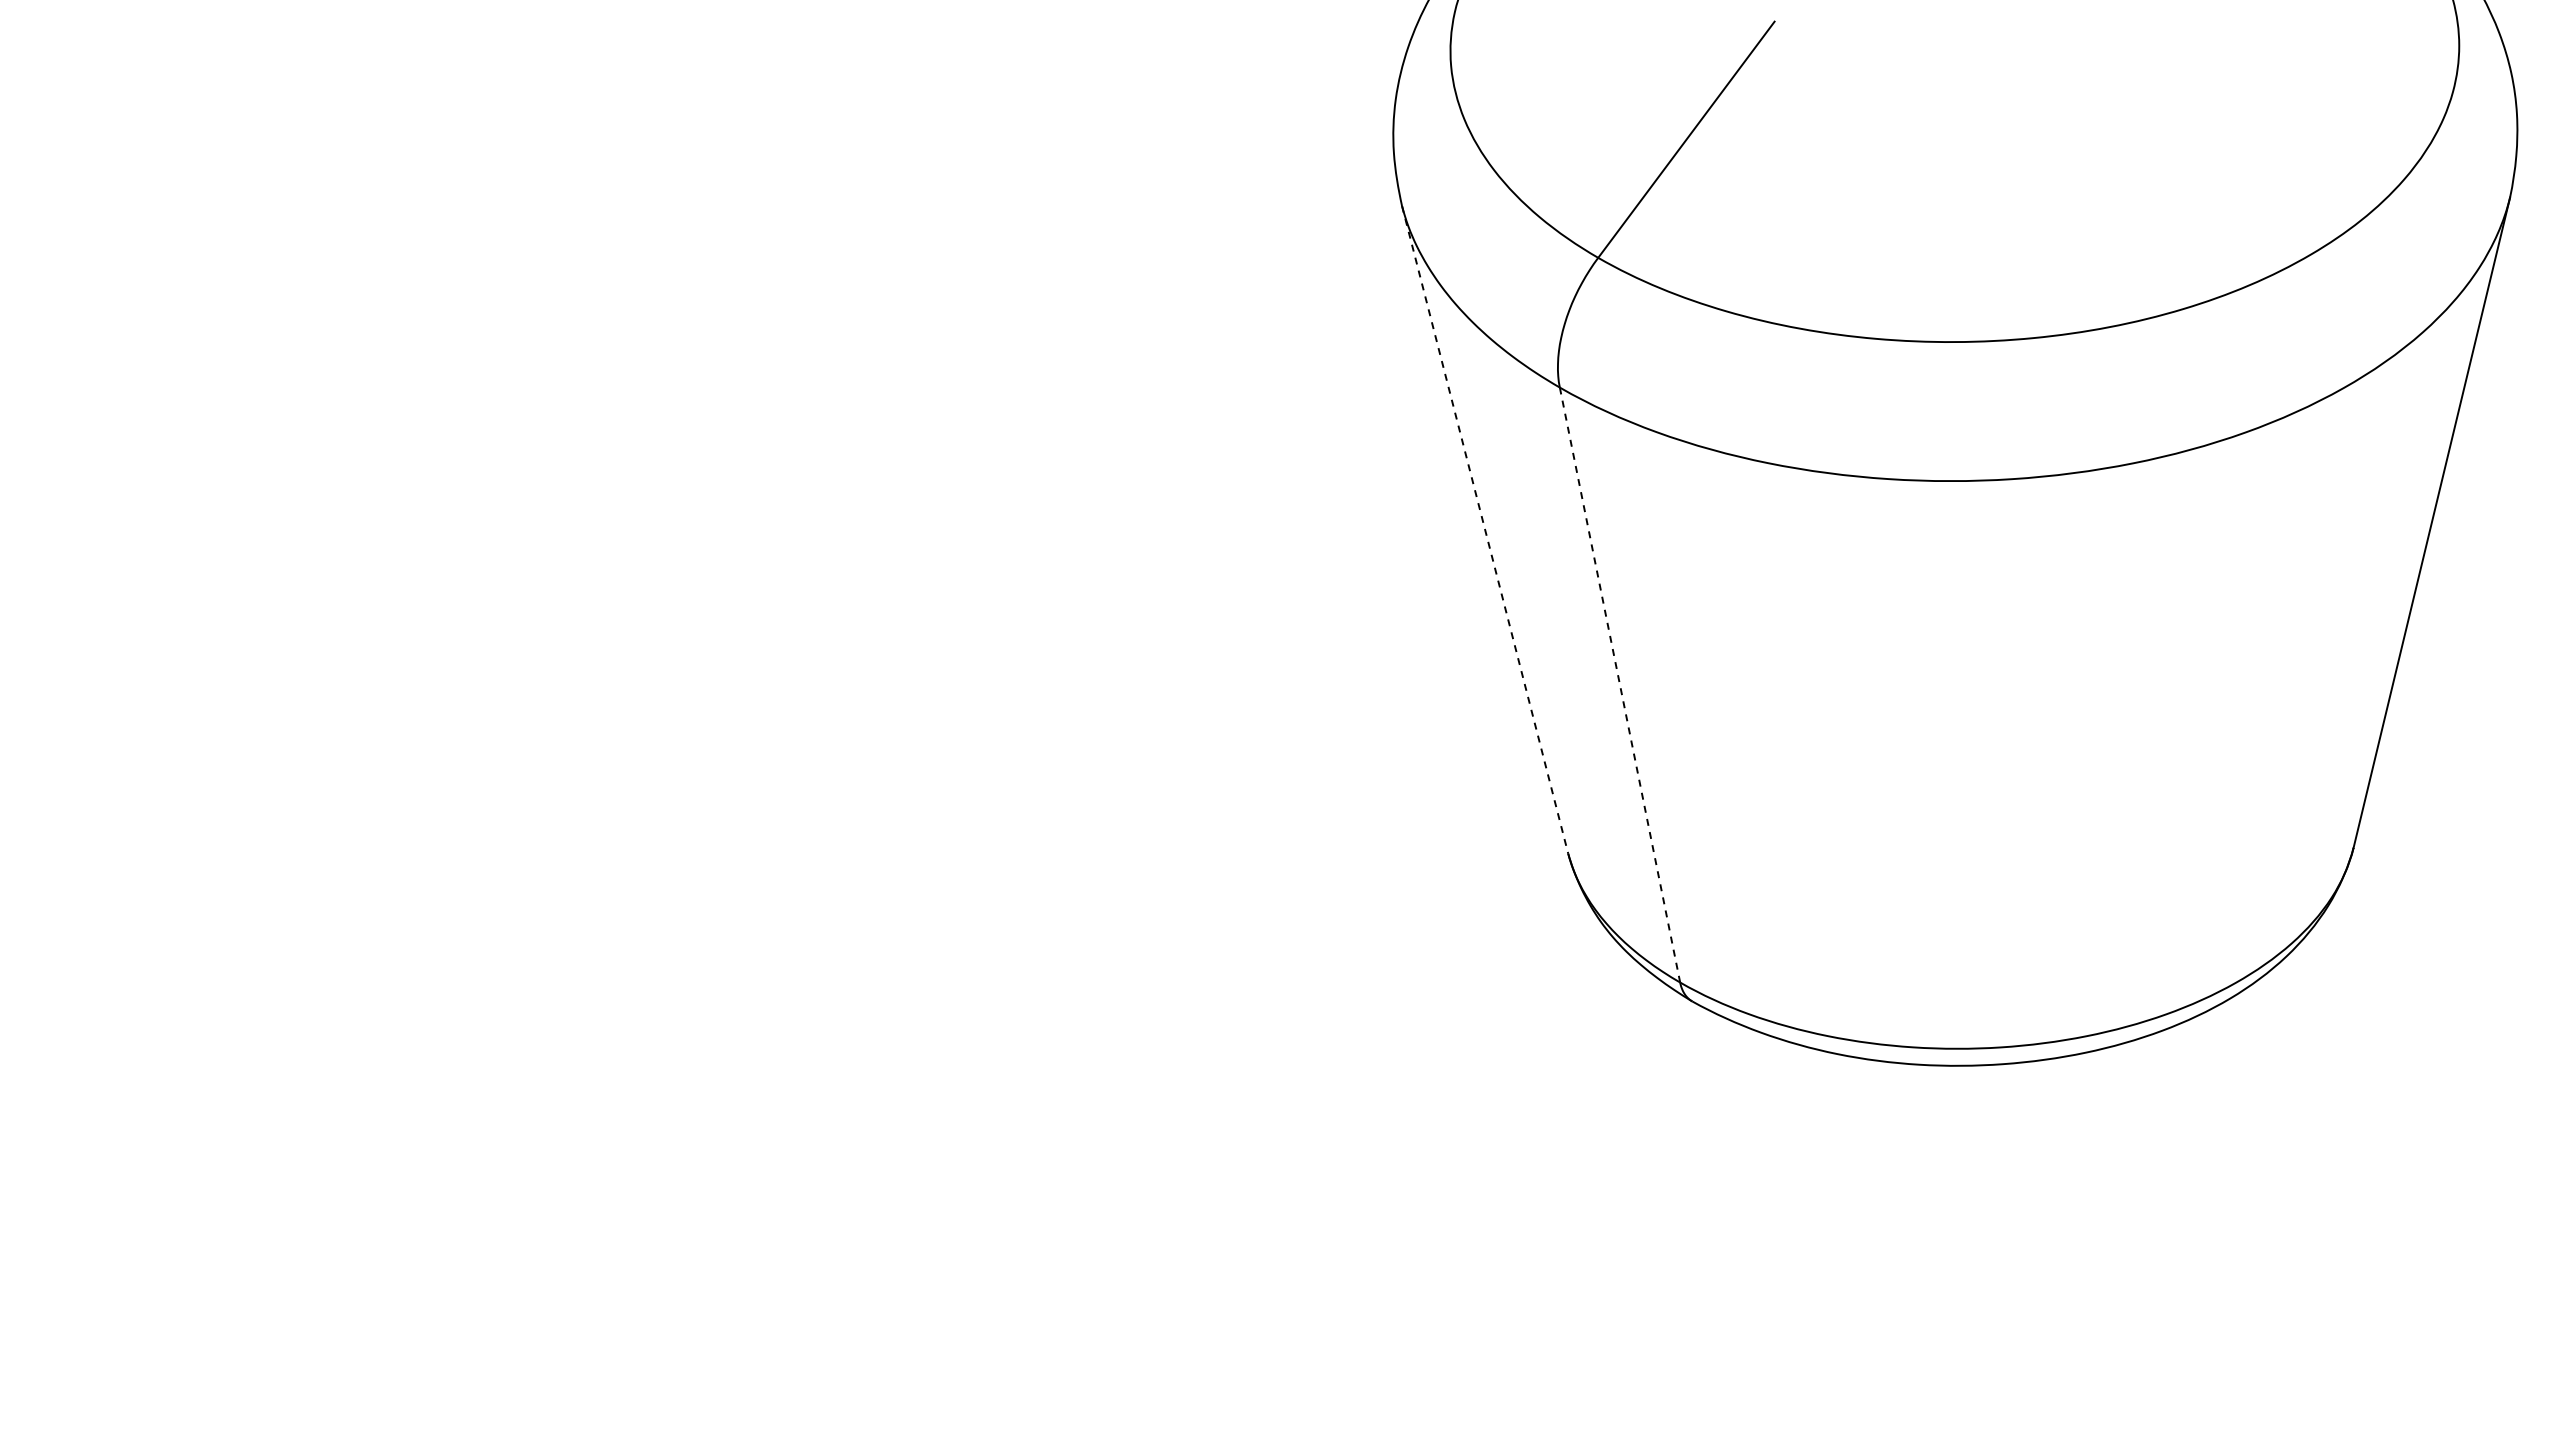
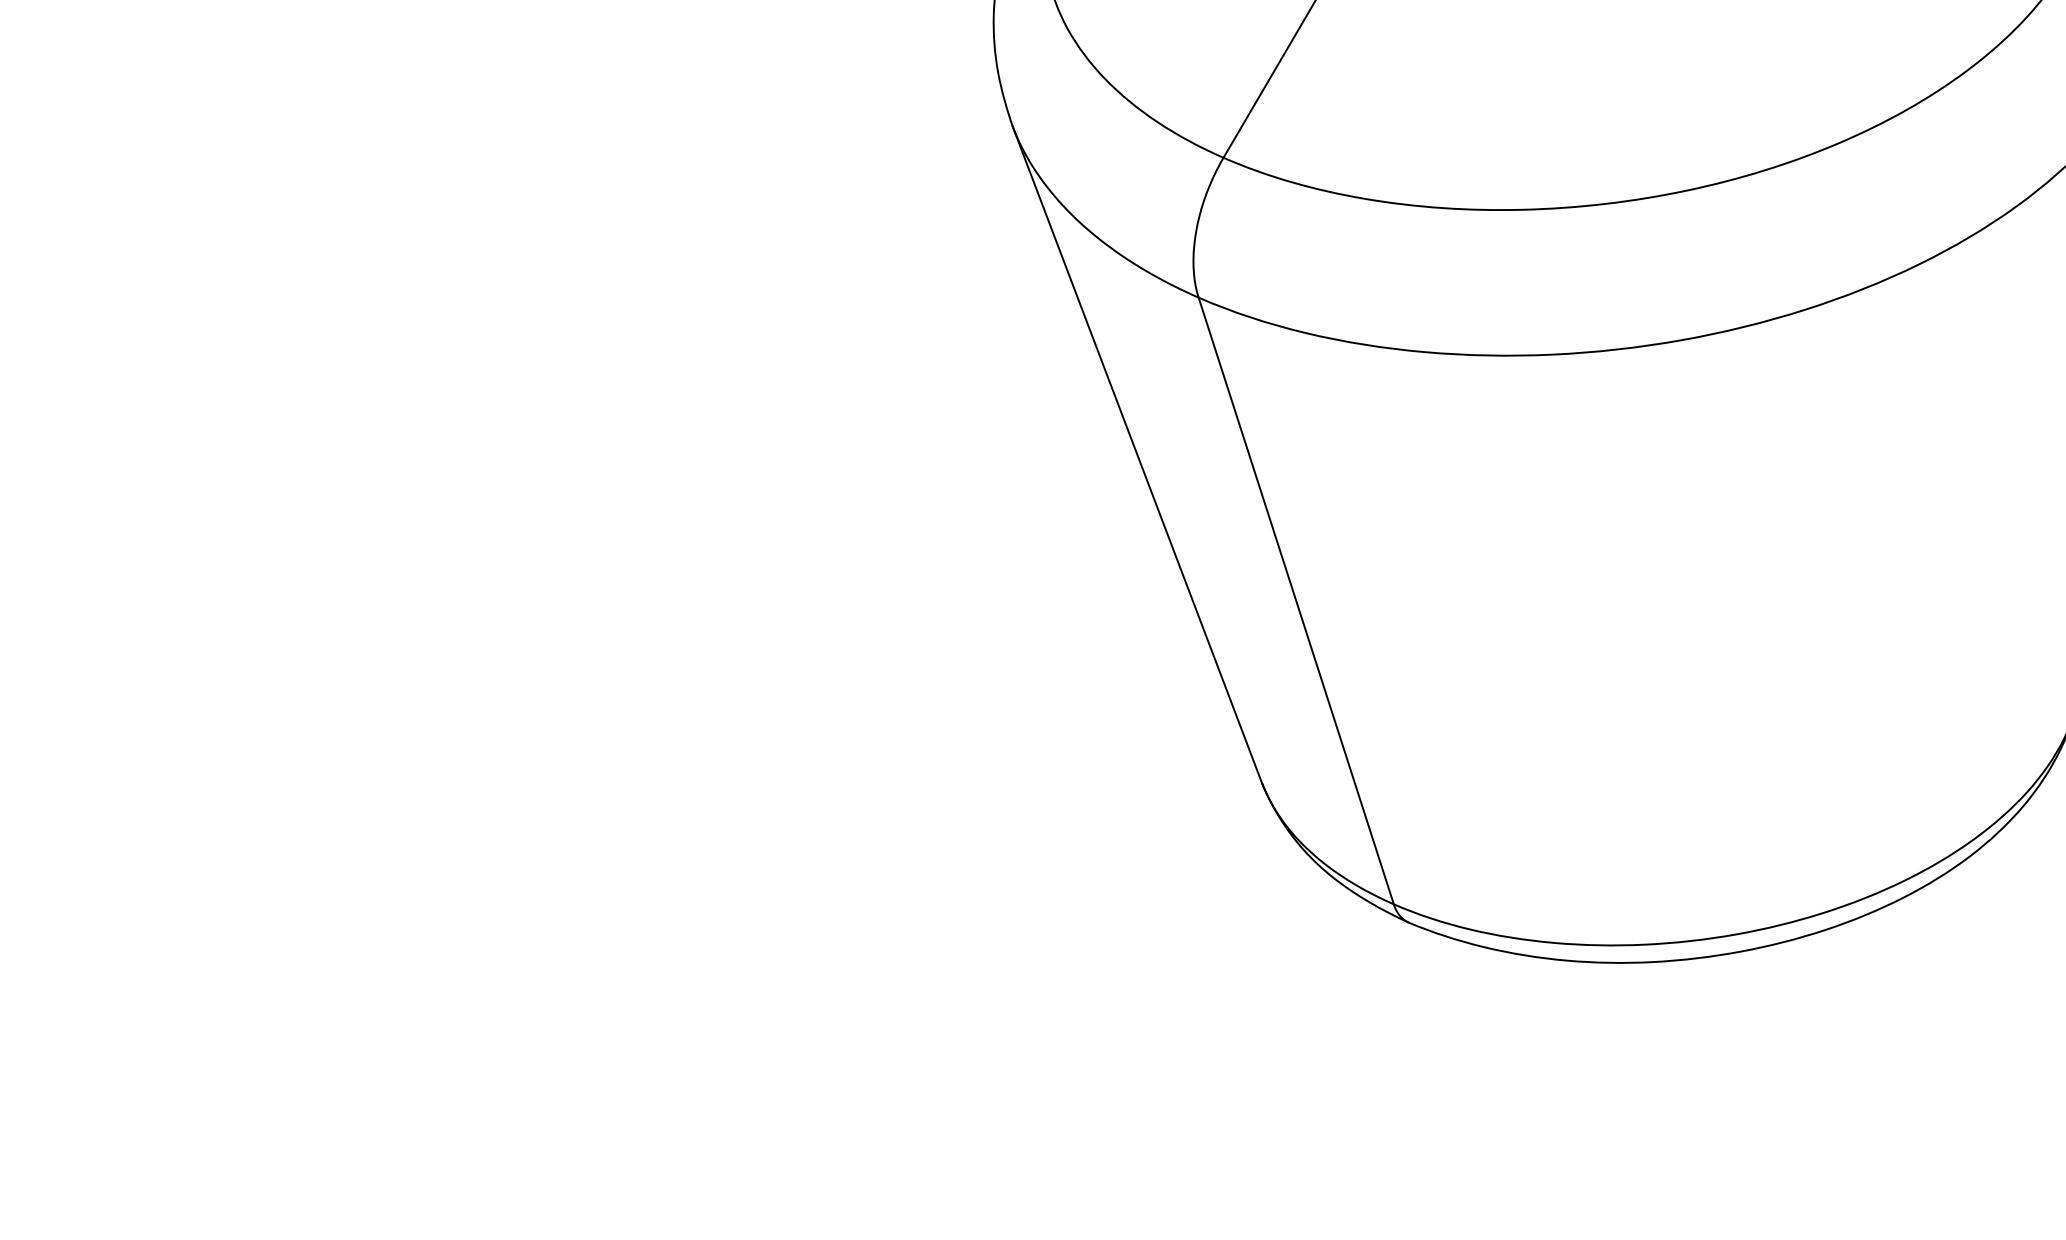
line: (1485, 530) -> (1137, 455), dashed -> solid
line: (1620, 685) -> (1296, 601), dashed -> solid

